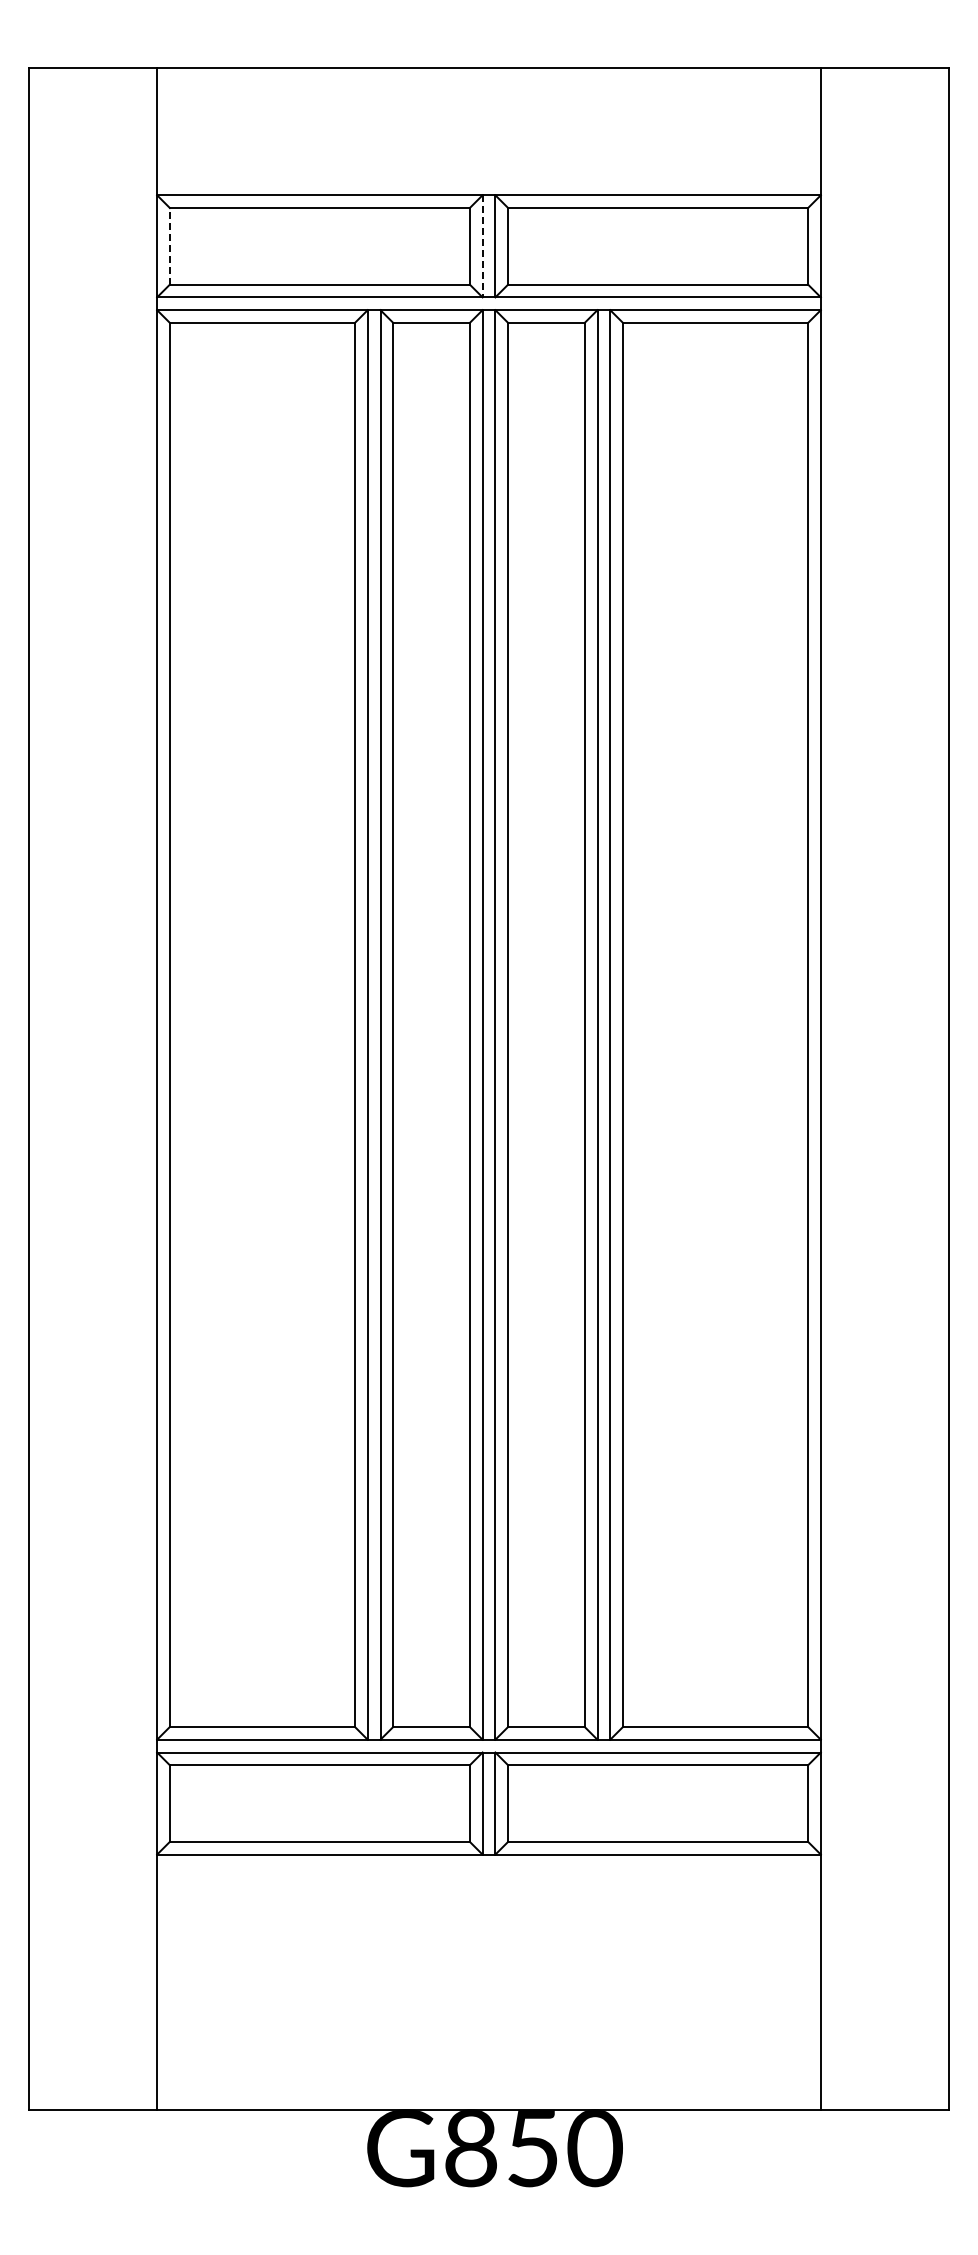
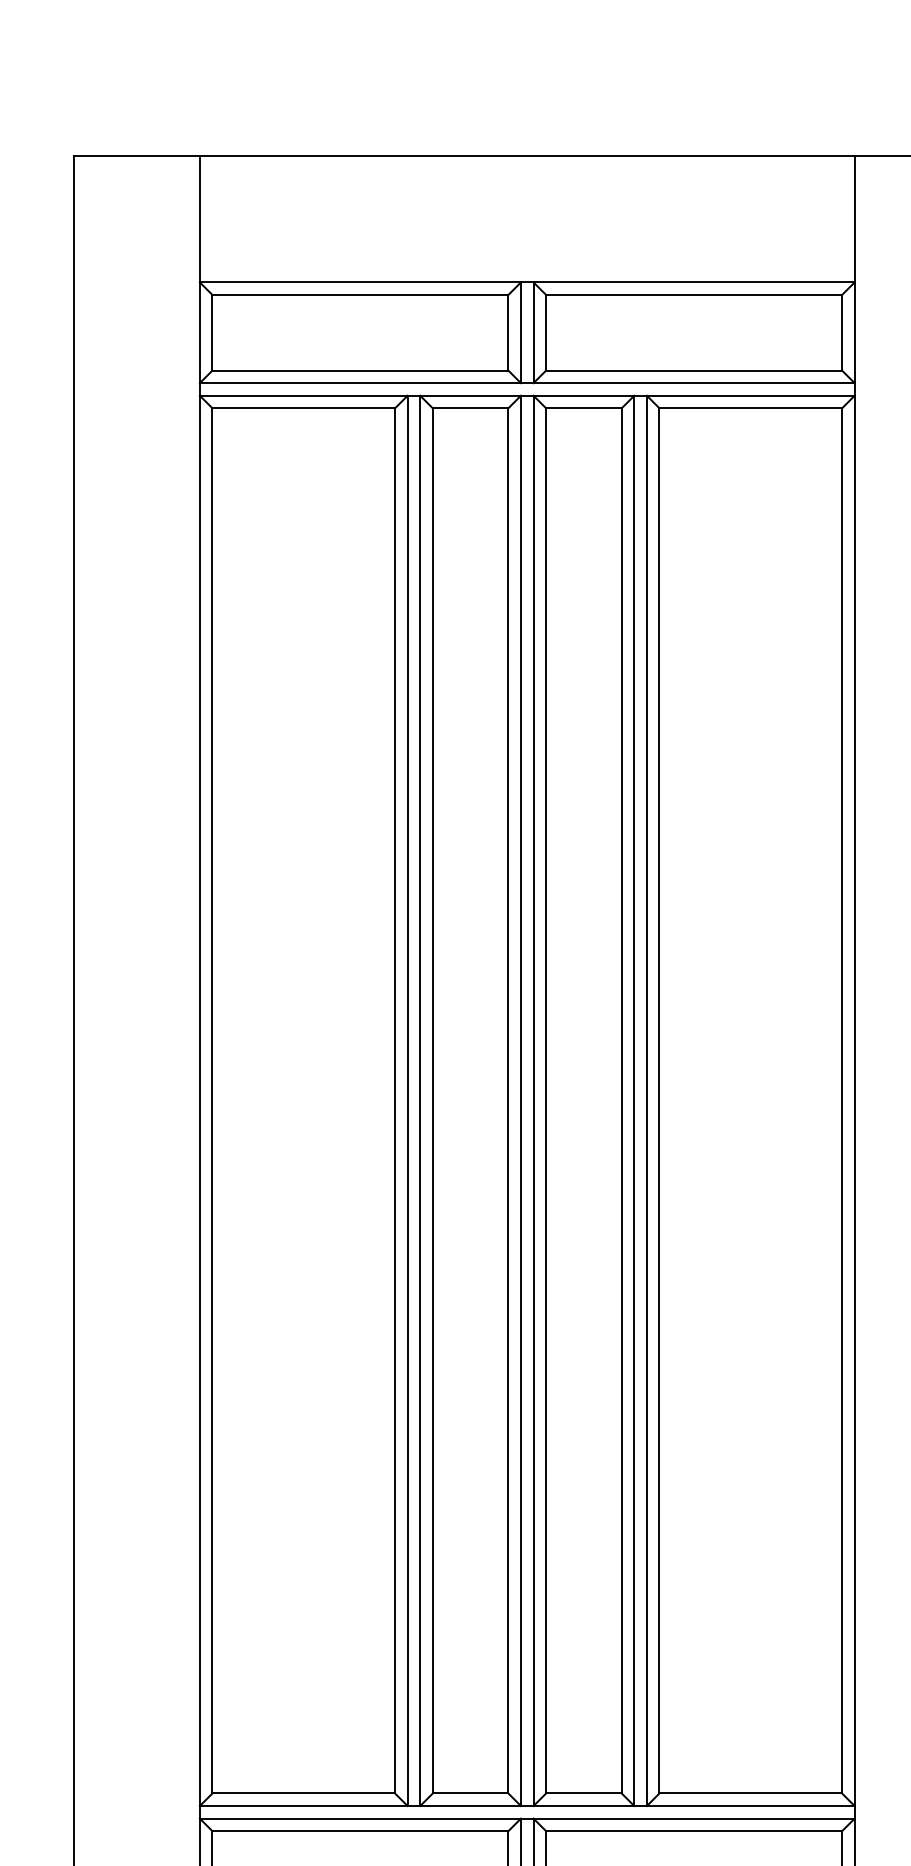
line: (169, 245) -> (212, 331), dashed -> solid
line: (482, 246) -> (520, 332), dashed -> solid

